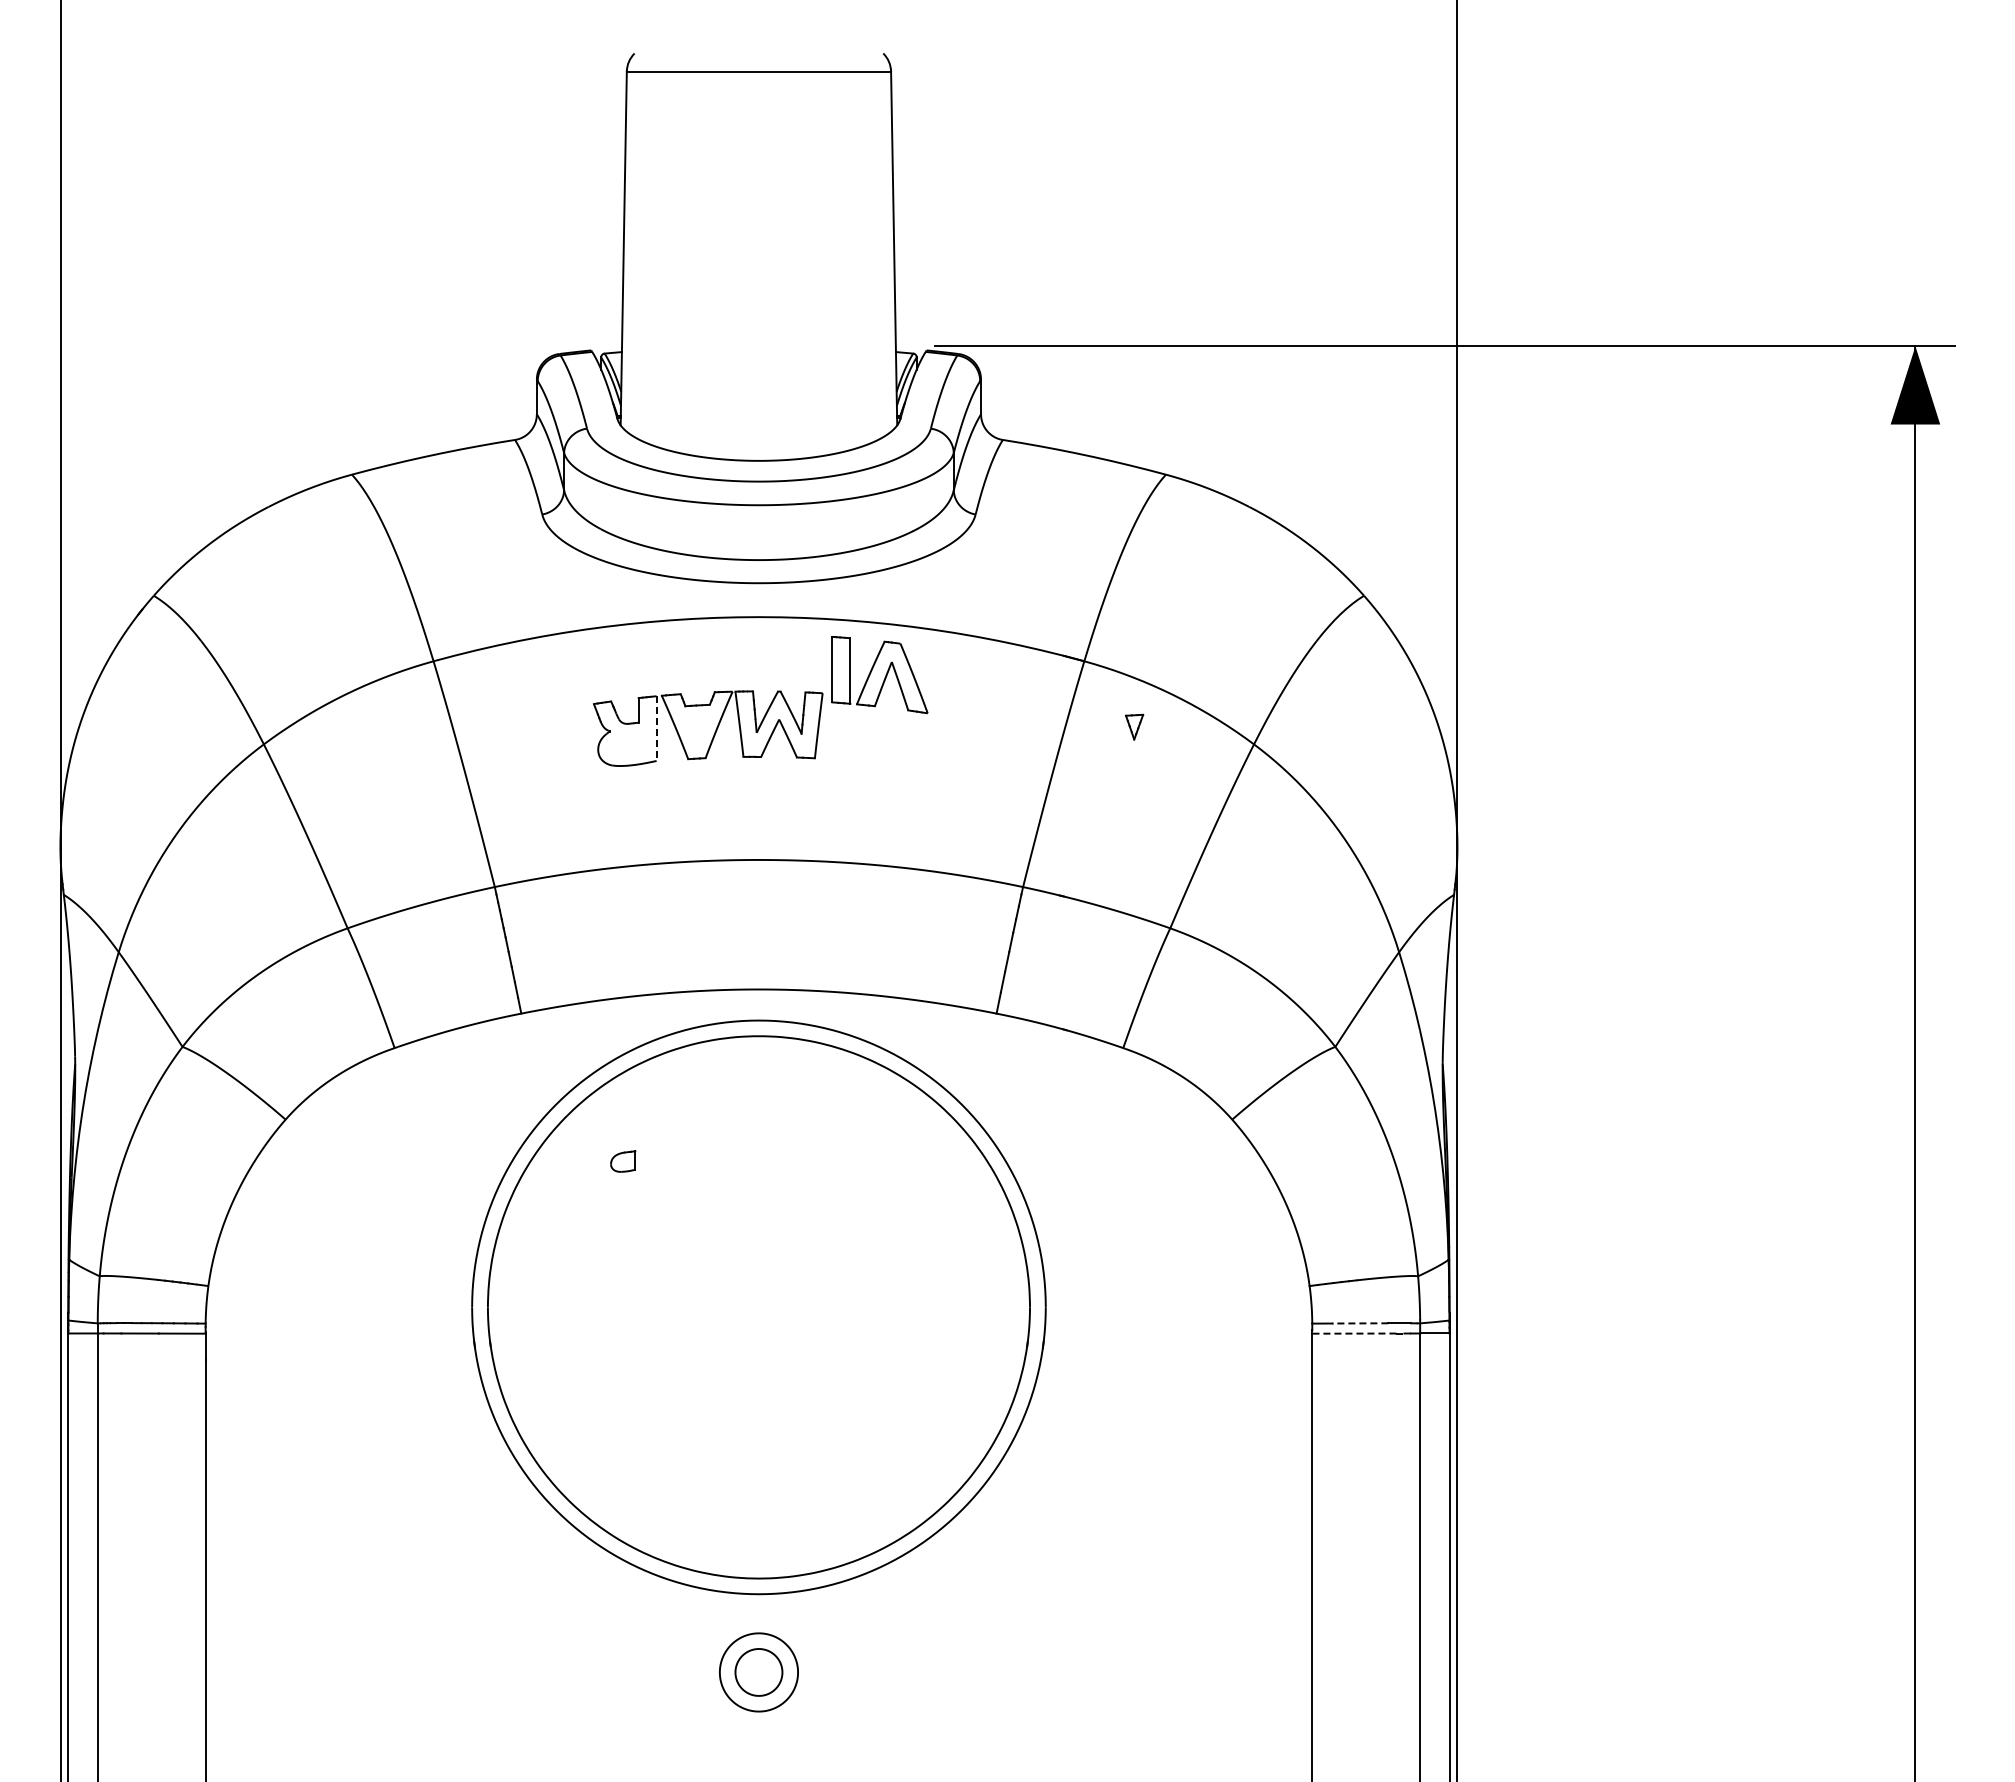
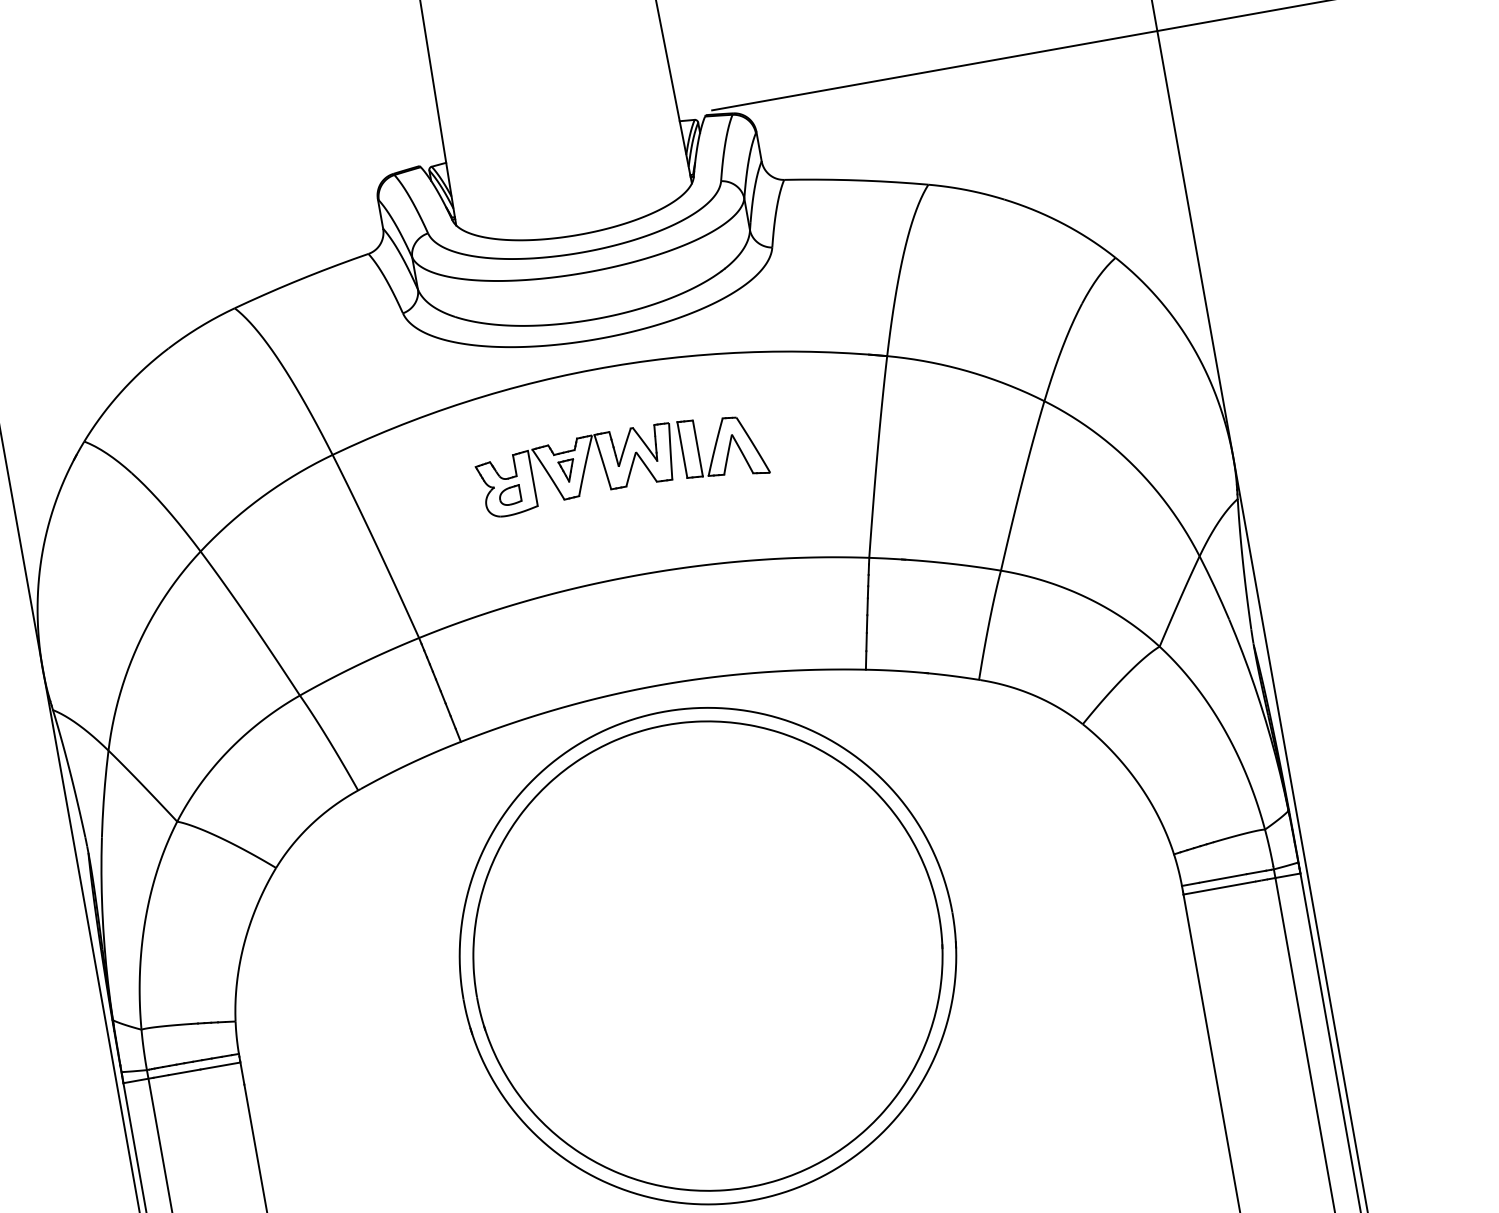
part: (879, 675) -> (723, 447), moved
part: (1134, 726) -> (567, 470), moved
line: (656, 729) -> (532, 479), dashed -> solid
part: (623, 1161) -> (510, 495), moved
line: (1360, 1323) -> (1223, 878), dashed -> solid
line: (1353, 1333) -> (1218, 888), dashed -> solid

